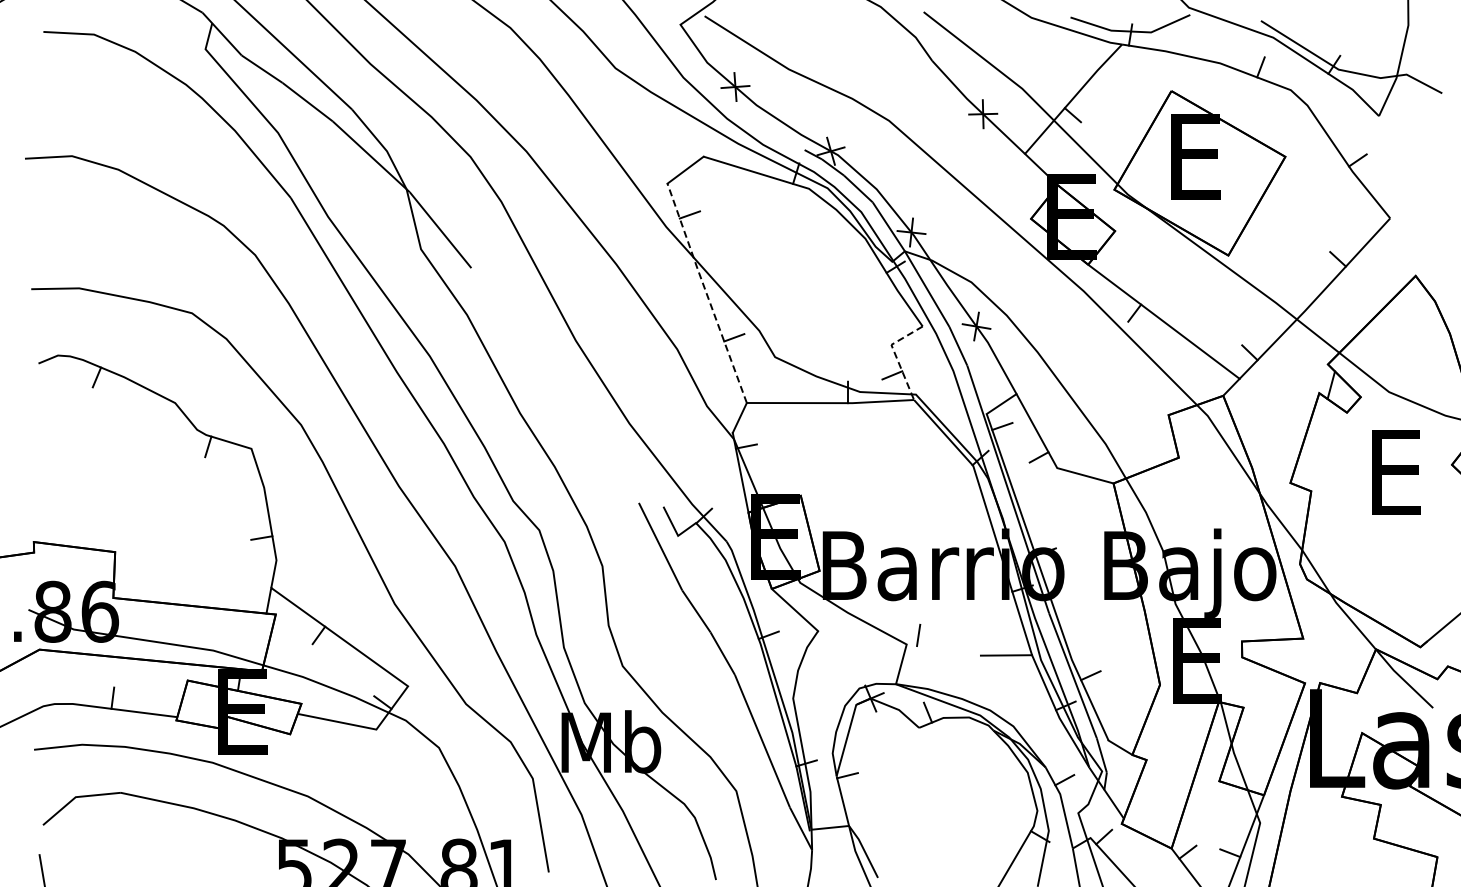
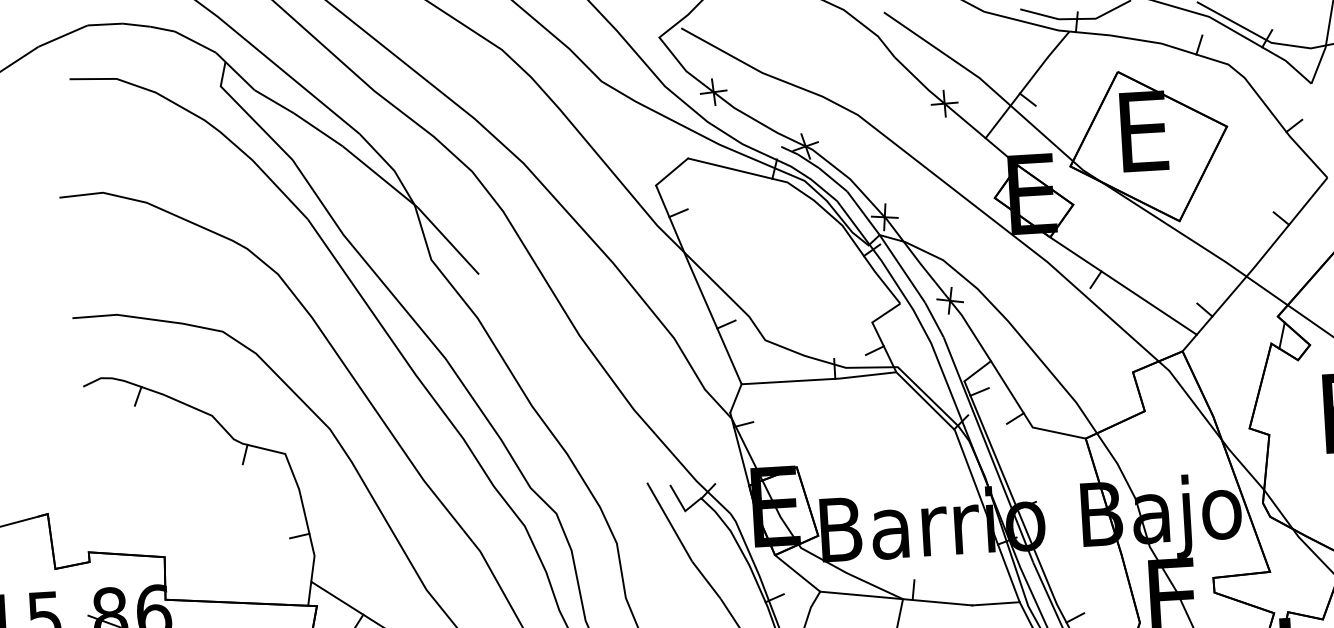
line: (706, 292) -> (698, 284), dashed -> solid
line: (895, 355) -> (876, 332), dashed -> solid
line: (899, 643) -> (896, 598), added

